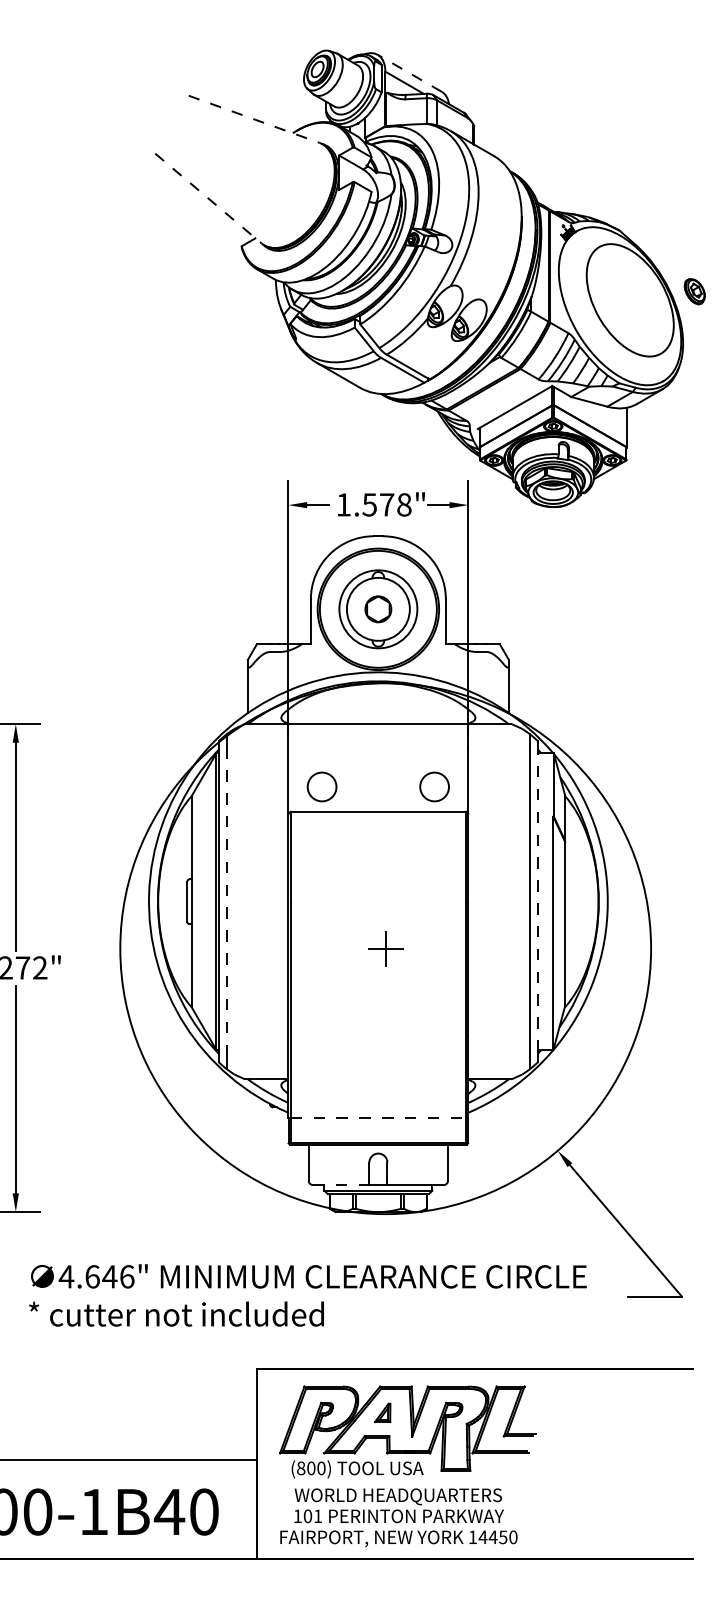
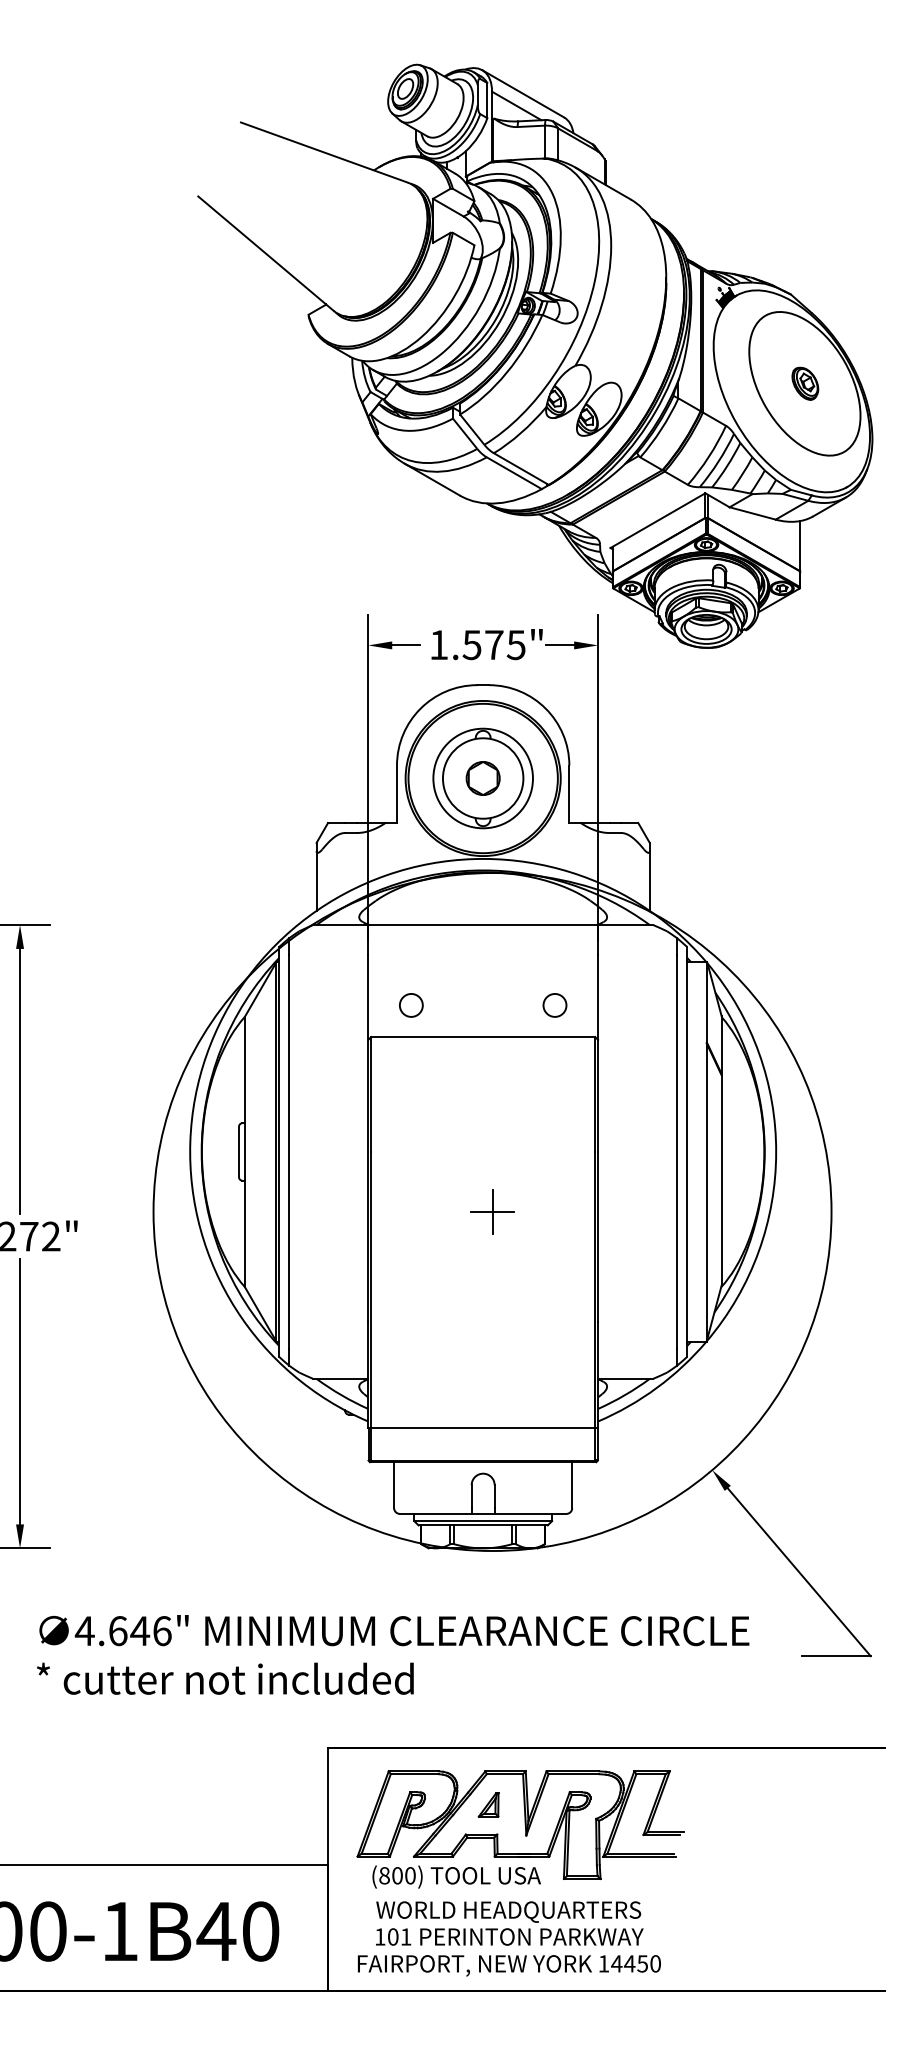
line: (409, 73) -> (522, 93), dashed -> solid
line: (254, 119) -> (324, 152), dashed -> solid
line: (208, 198) -> (266, 253), dashed -> solid
part: (694, 291) -> (805, 383), moved
text: (403, 505) -> (515, 645), 1.578" -> 1.575"
circle: (322, 787) -> (411, 1005), size x0.62
circle: (434, 787) -> (554, 1005), size x0.62
line: (226, 901) -> (289, 1151), dashed -> solid
line: (538, 901) -> (687, 1151), dashed -> solid
line: (378, 1117) -> (483, 1427), dashed -> solid
line: (341, 1184) -> (435, 1513), dashed -> solid

